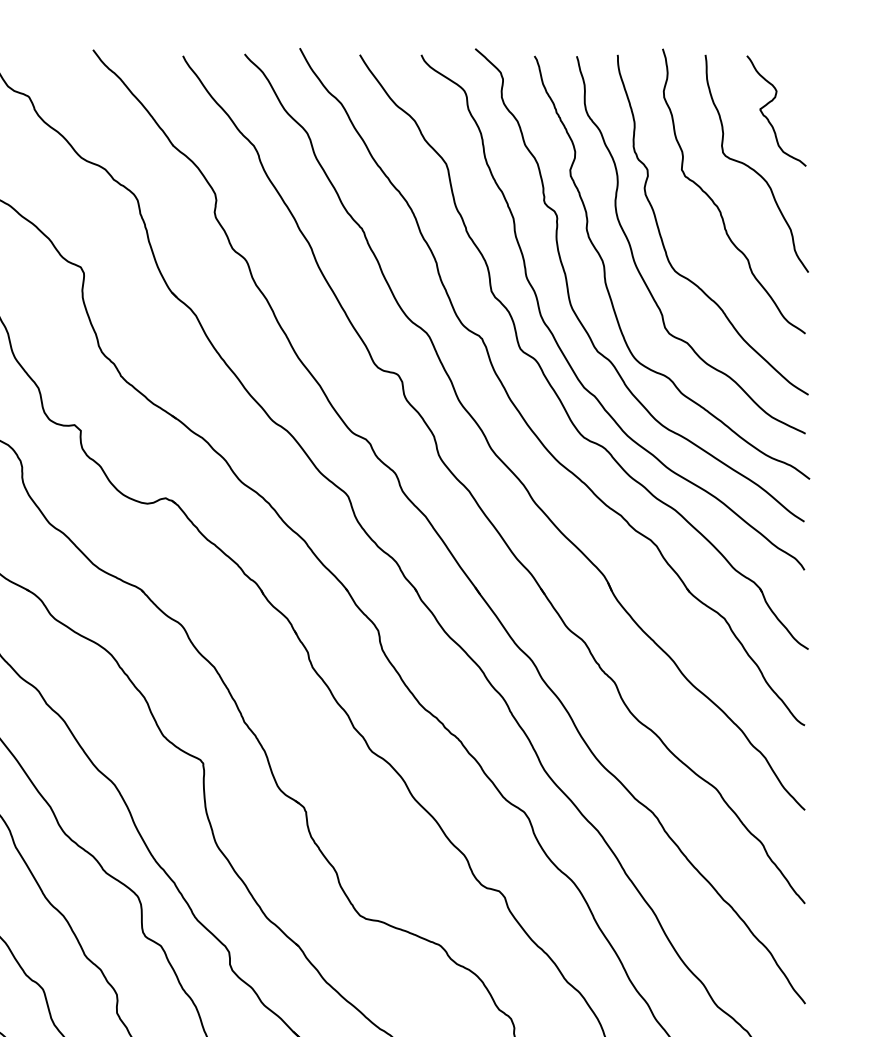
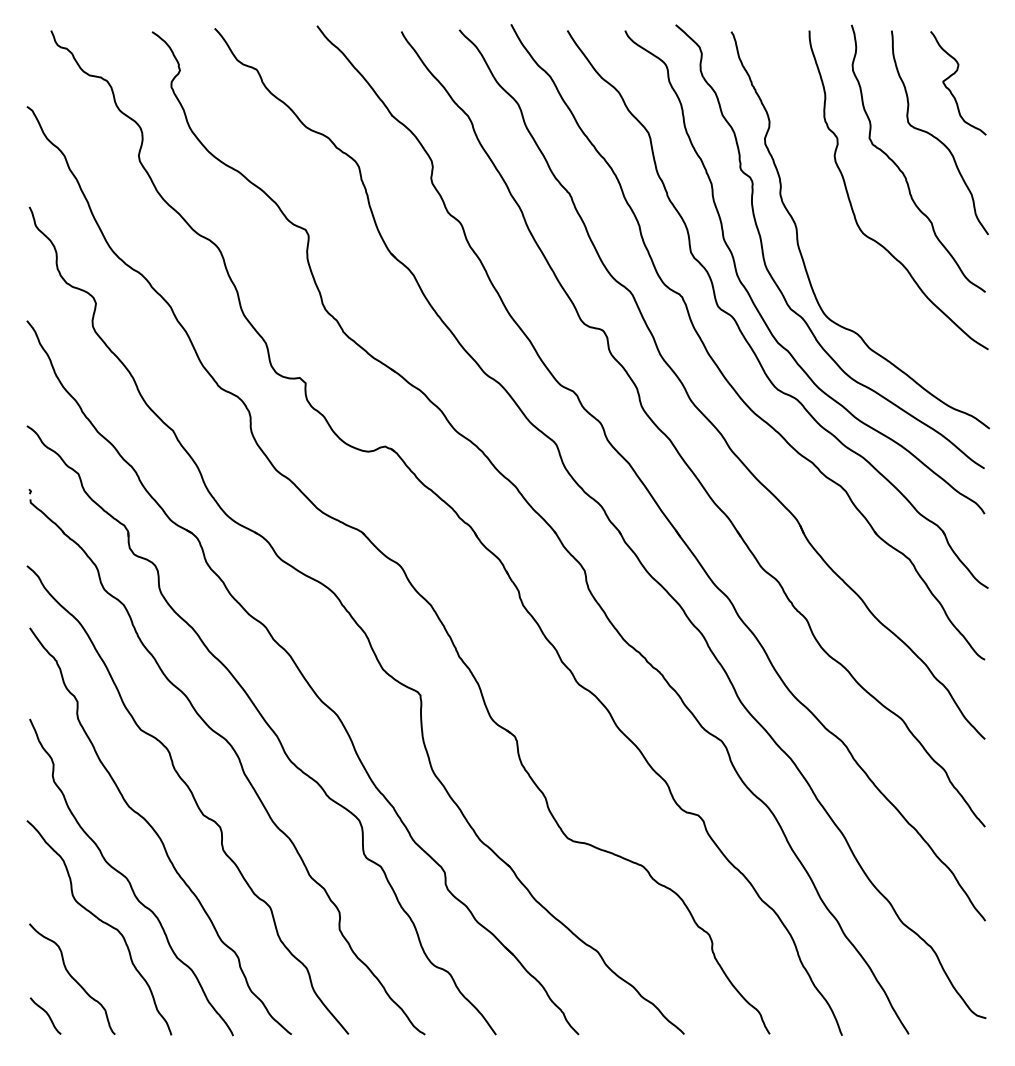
curve: (641, 273) -> (831, 235), removed

